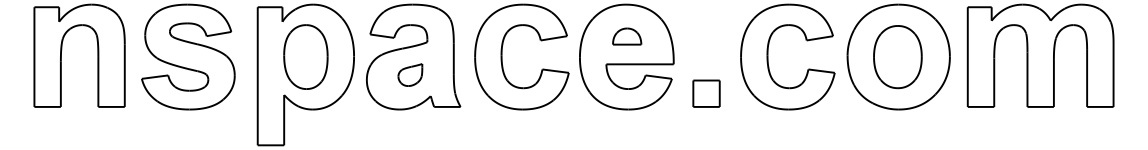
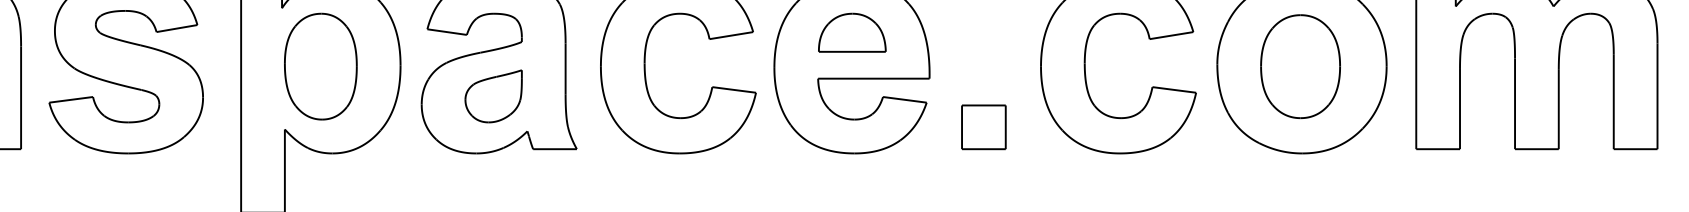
part: (627, 36) -> (853, 32), size x1.43
part: (410, 74) -> (493, 95), size x1.43

